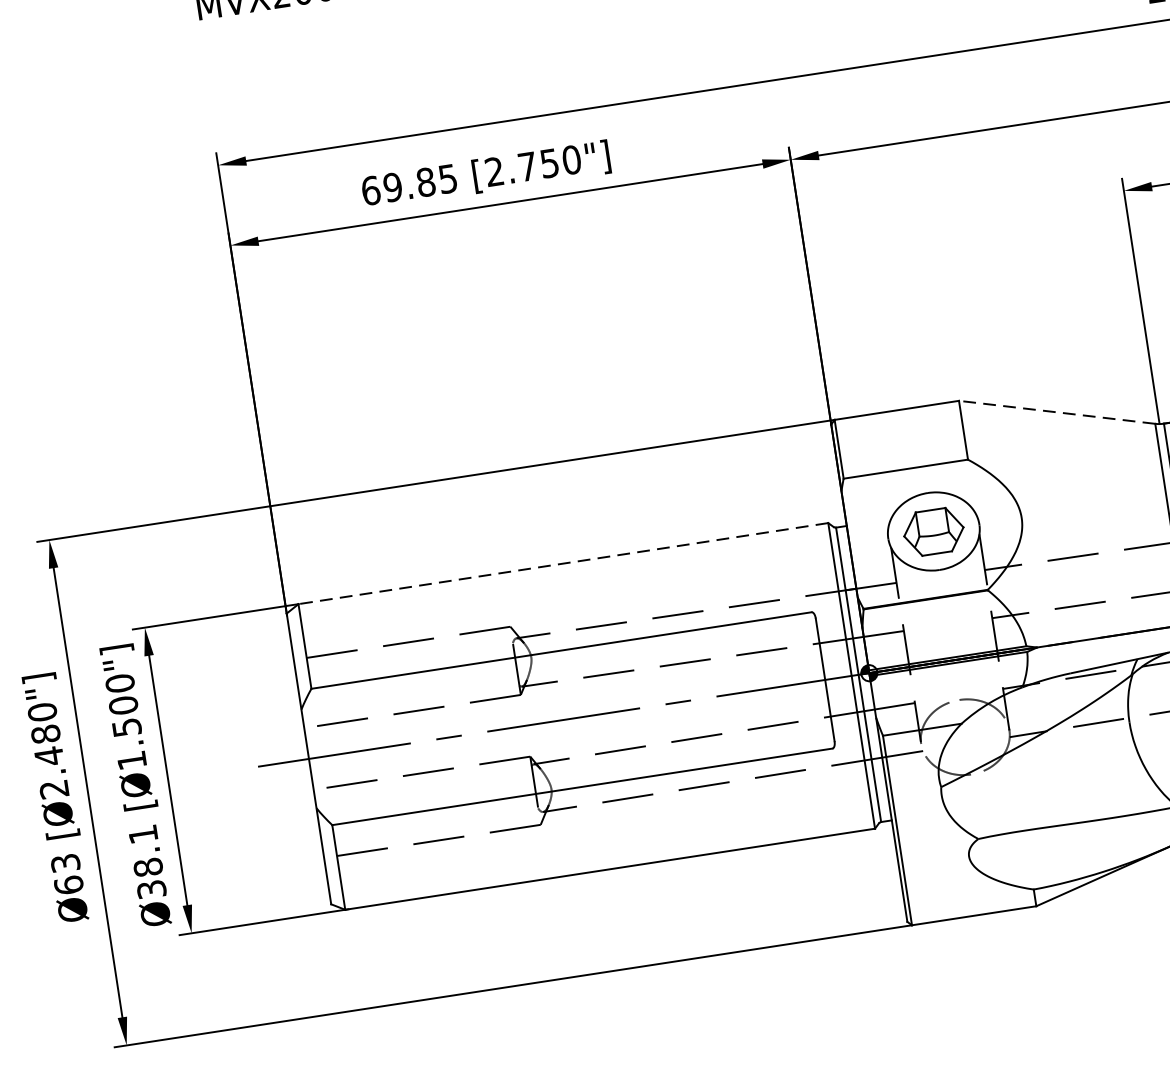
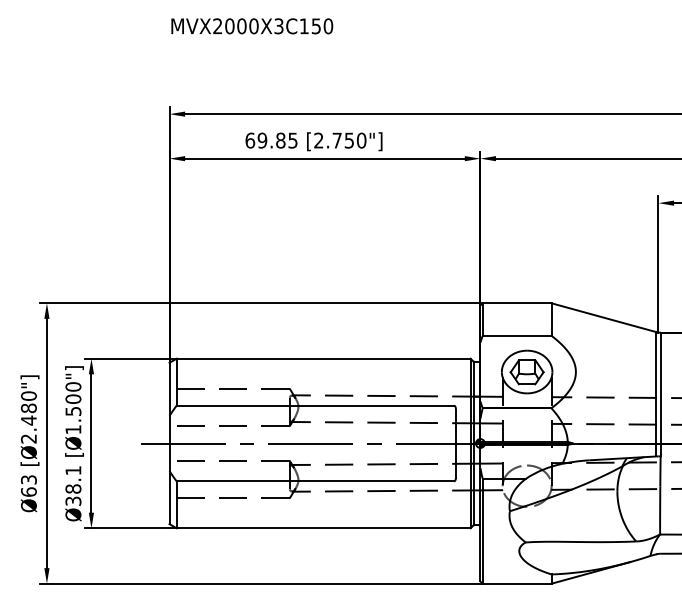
line: (1056, 412) -> (603, 317), dashed -> solid
line: (563, 563) -> (323, 358), dashed -> solid

